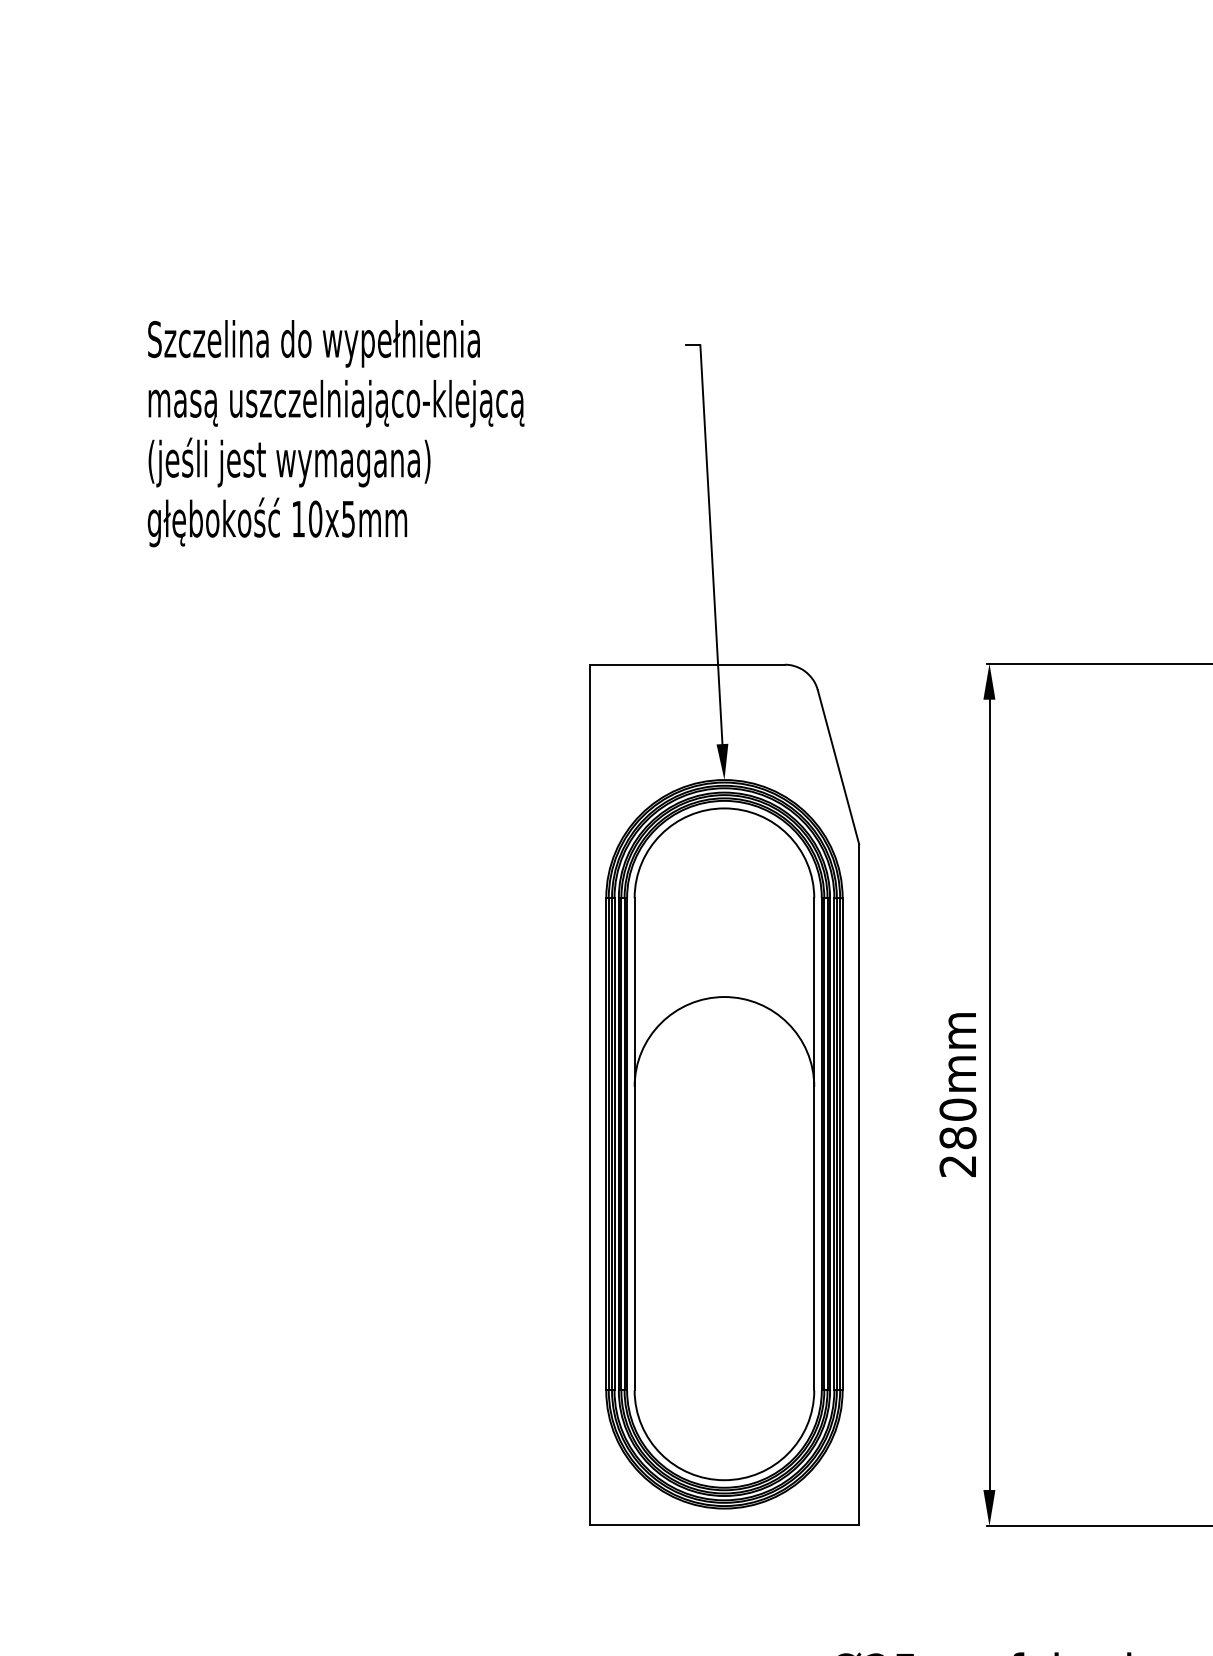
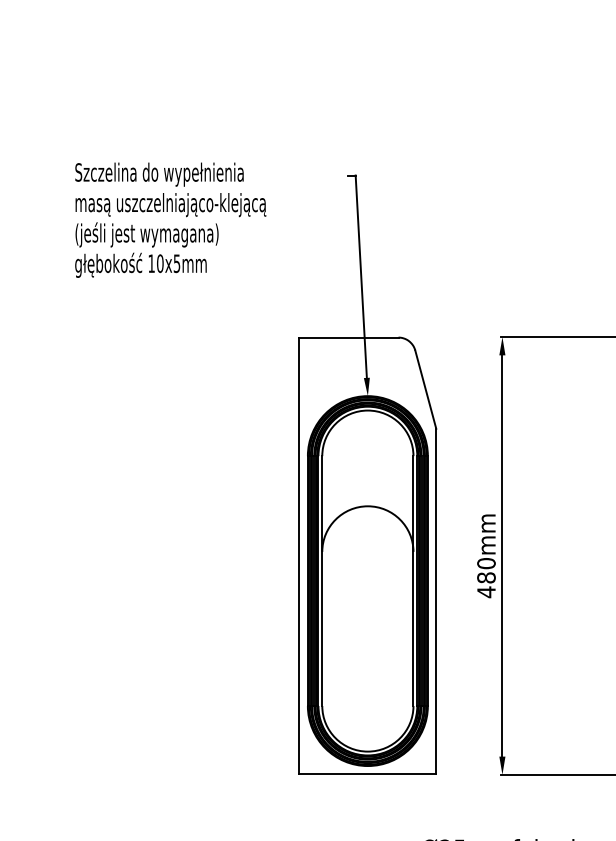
text: (958, 1166) -> (486, 592), 280mm -> 480mm

